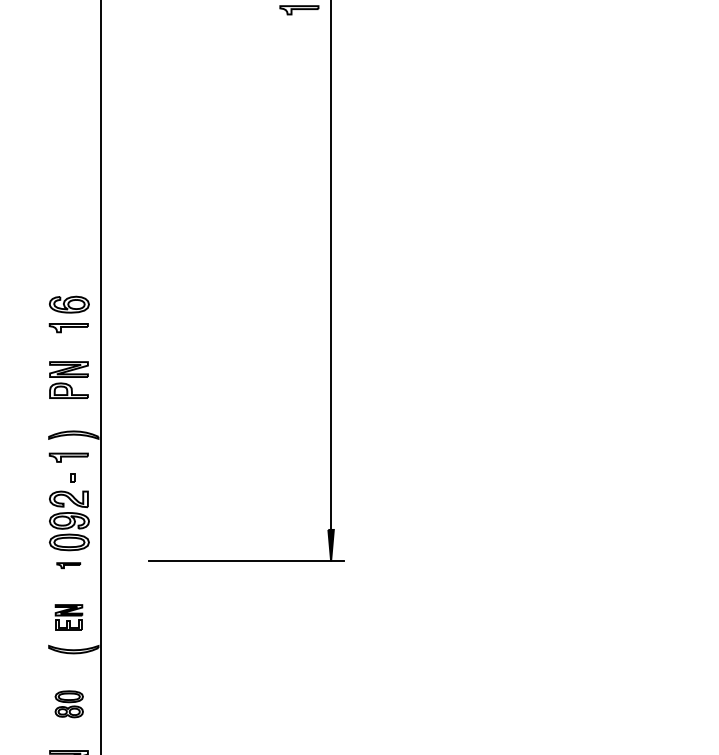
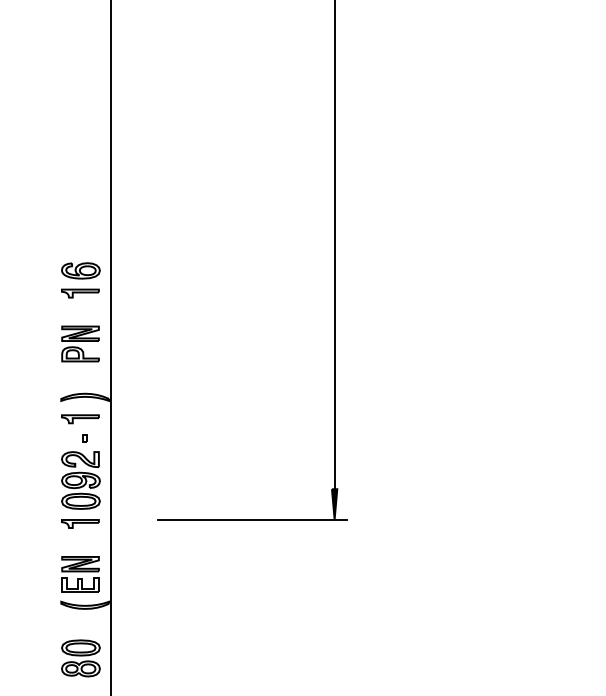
part: (68, 565) -> (80, 523), size x1.67
part: (68, 617) -> (80, 574), size x1.43
part: (68, 703) -> (80, 657), size x1.43

